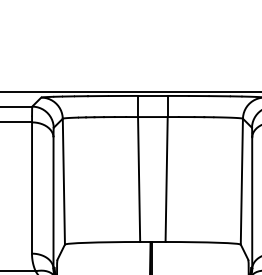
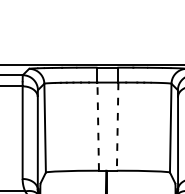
line: (139, 179) -> (98, 126), solid -> dashed
line: (166, 180) -> (117, 127), solid -> dashed

